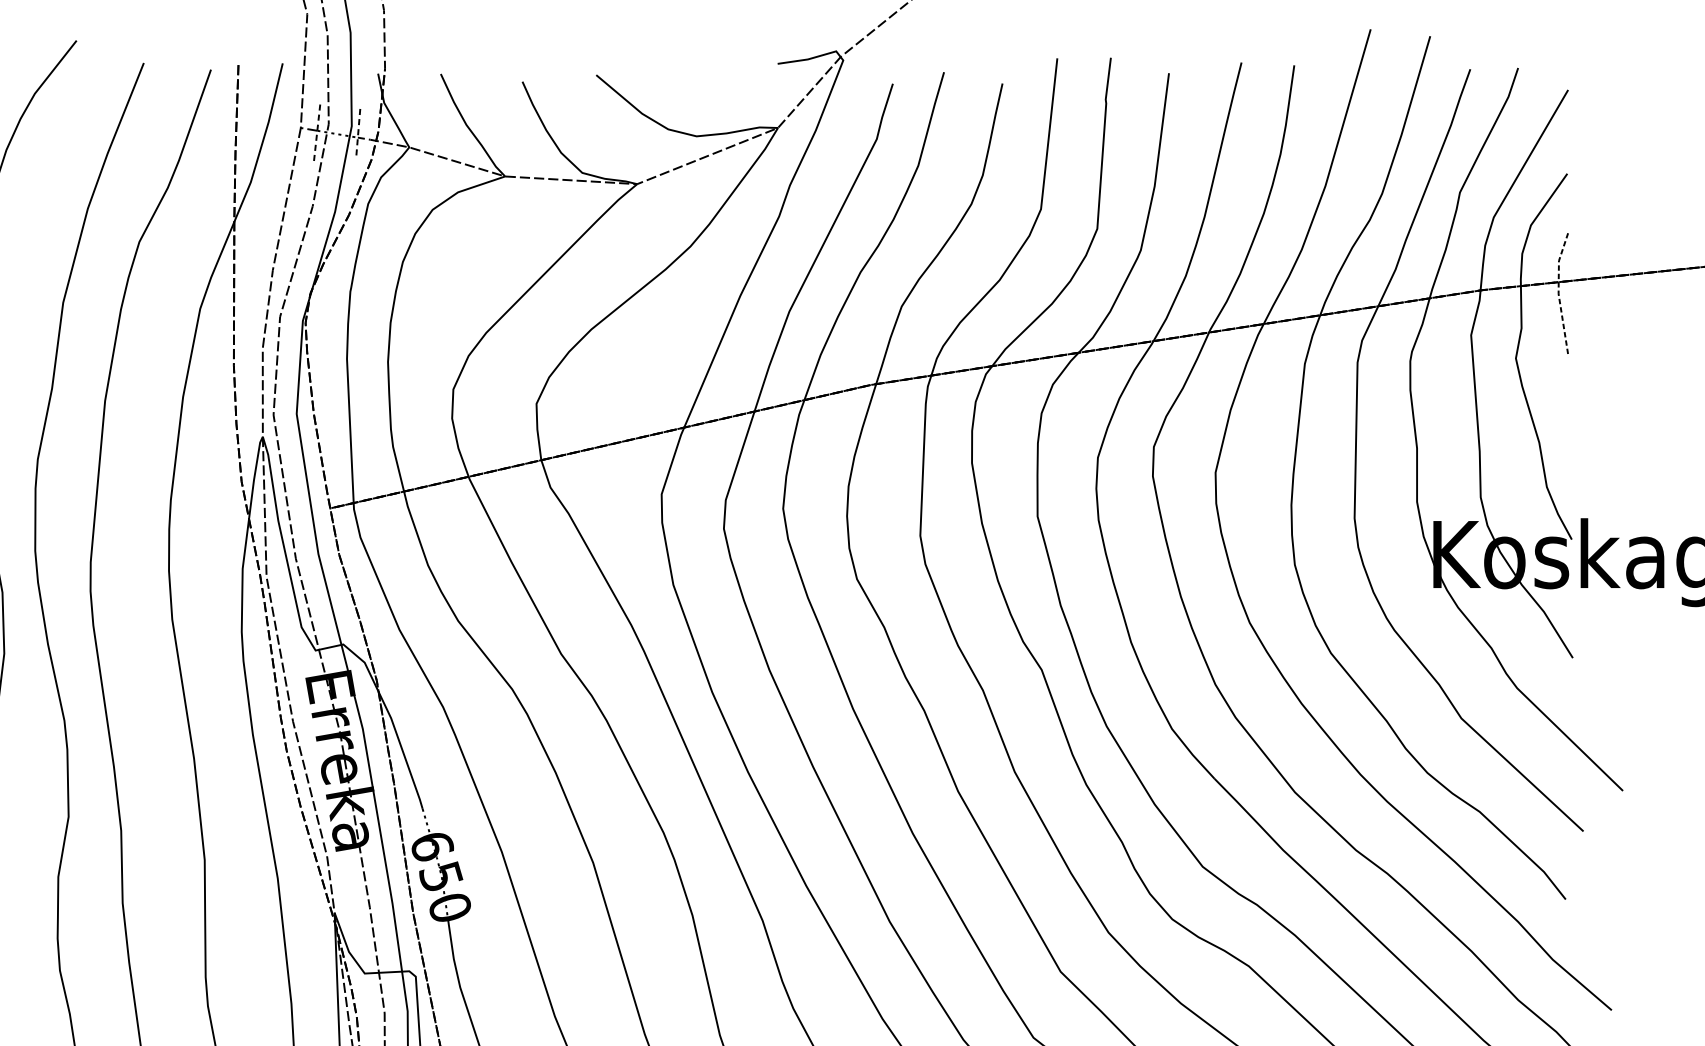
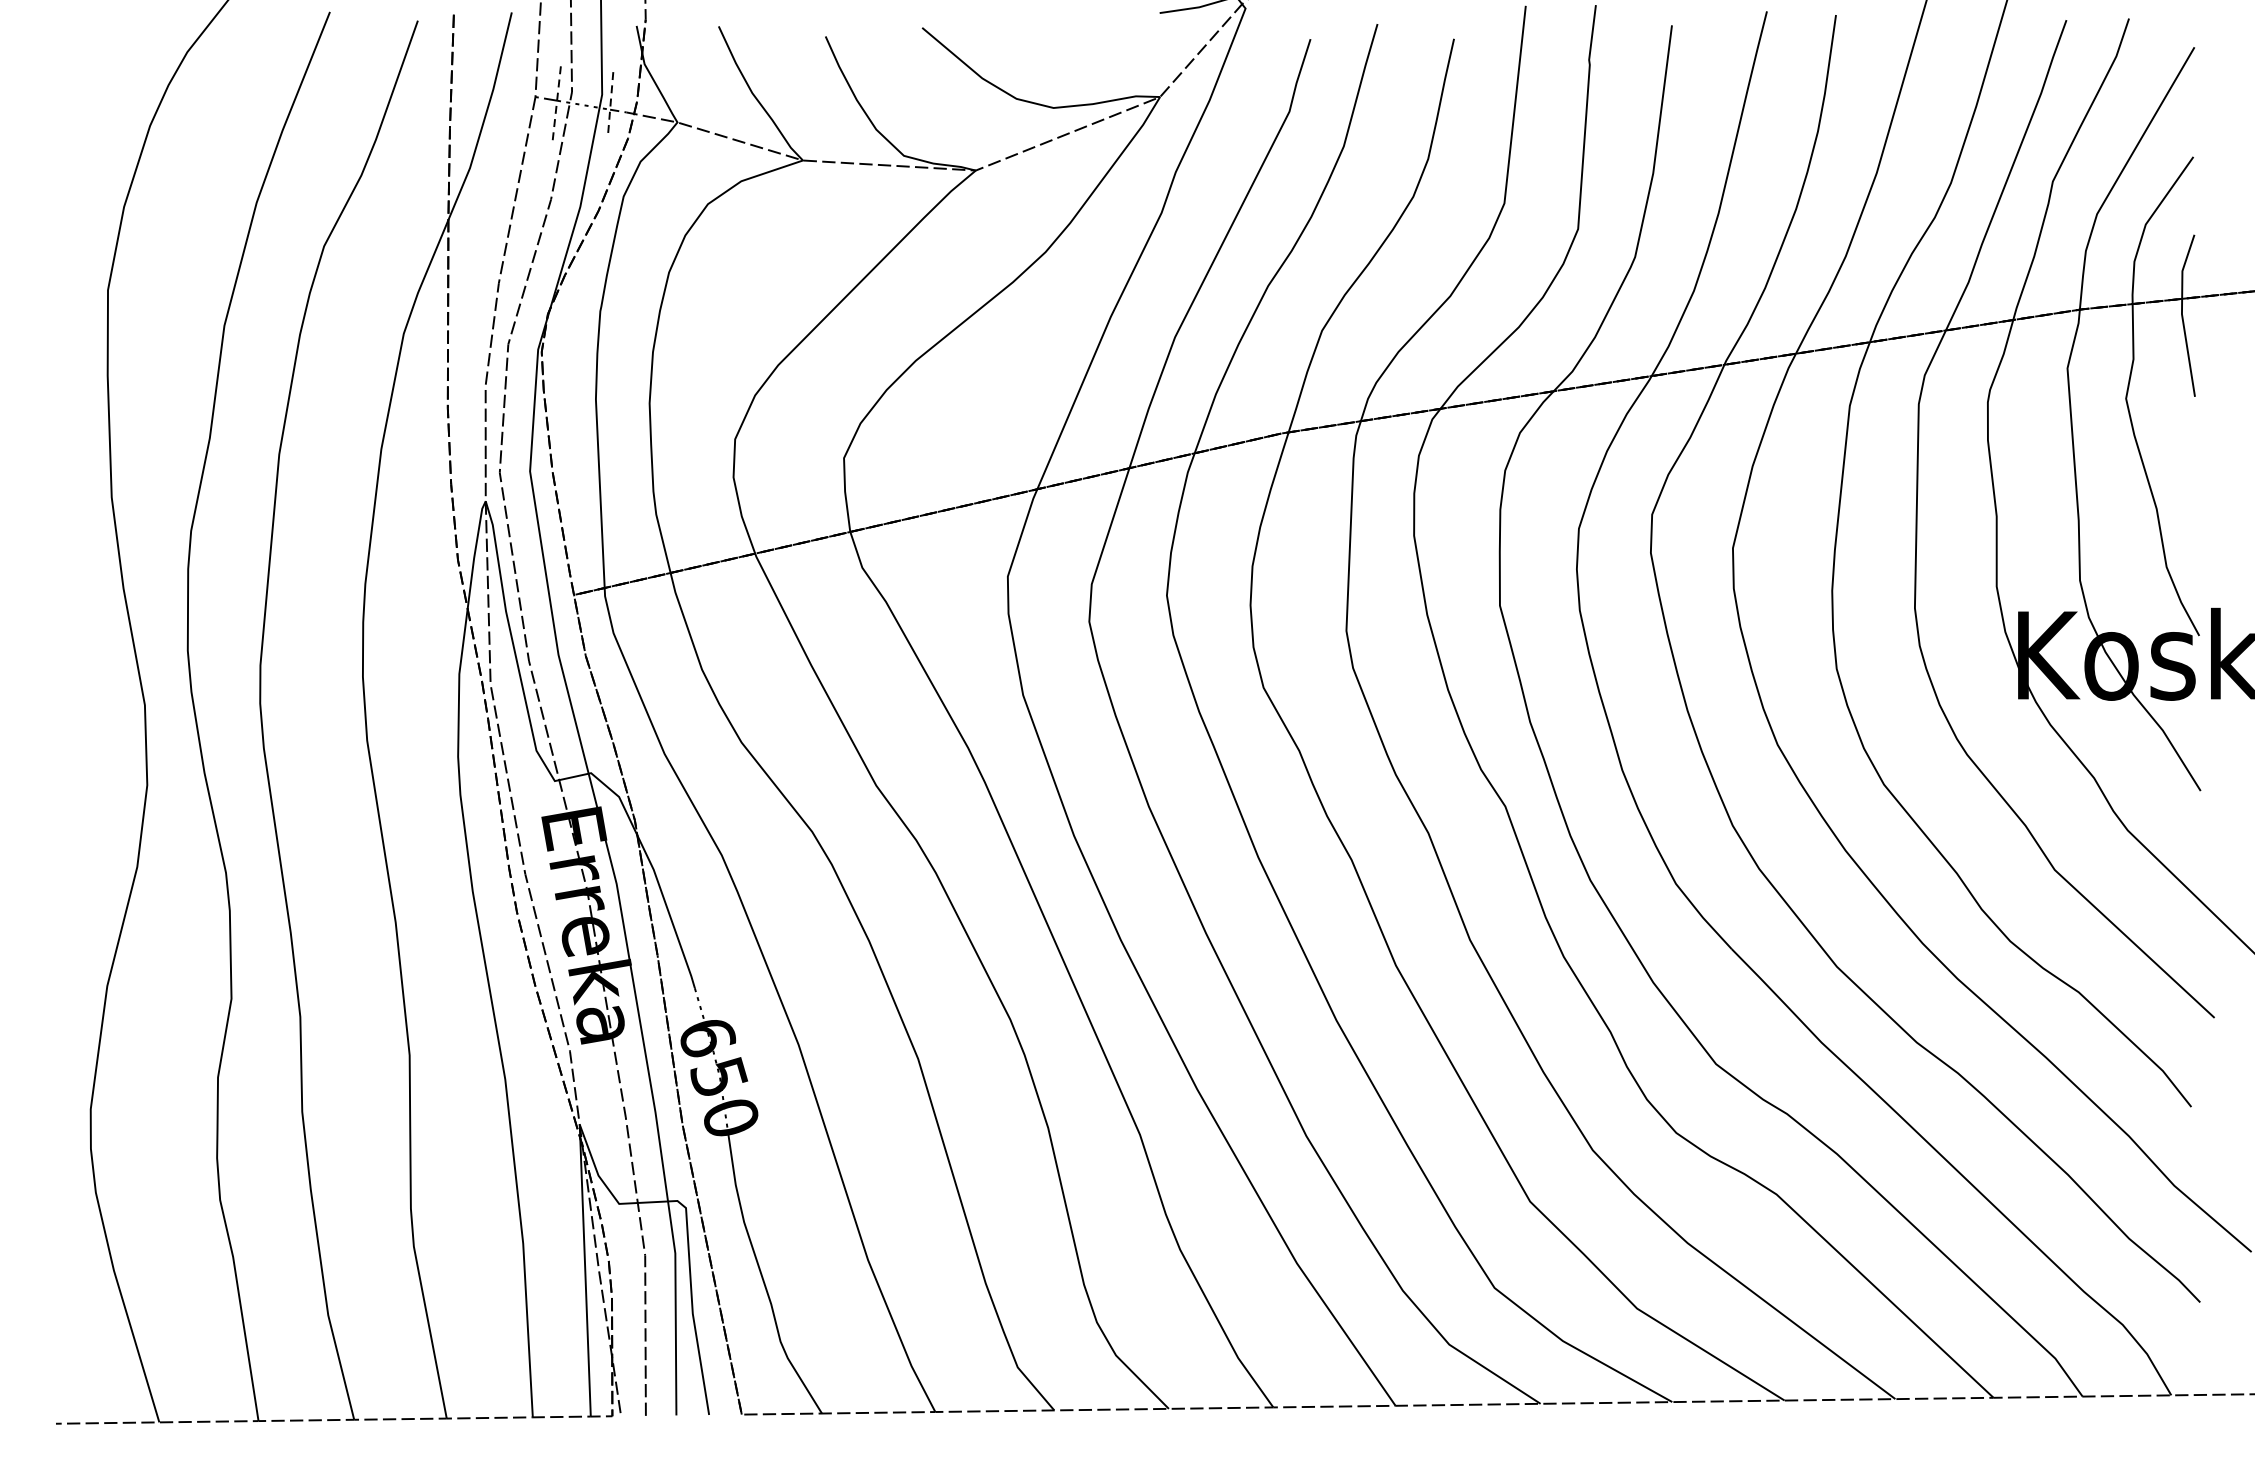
line: (1558, 294) -> (2181, 314), dashed -> solid

